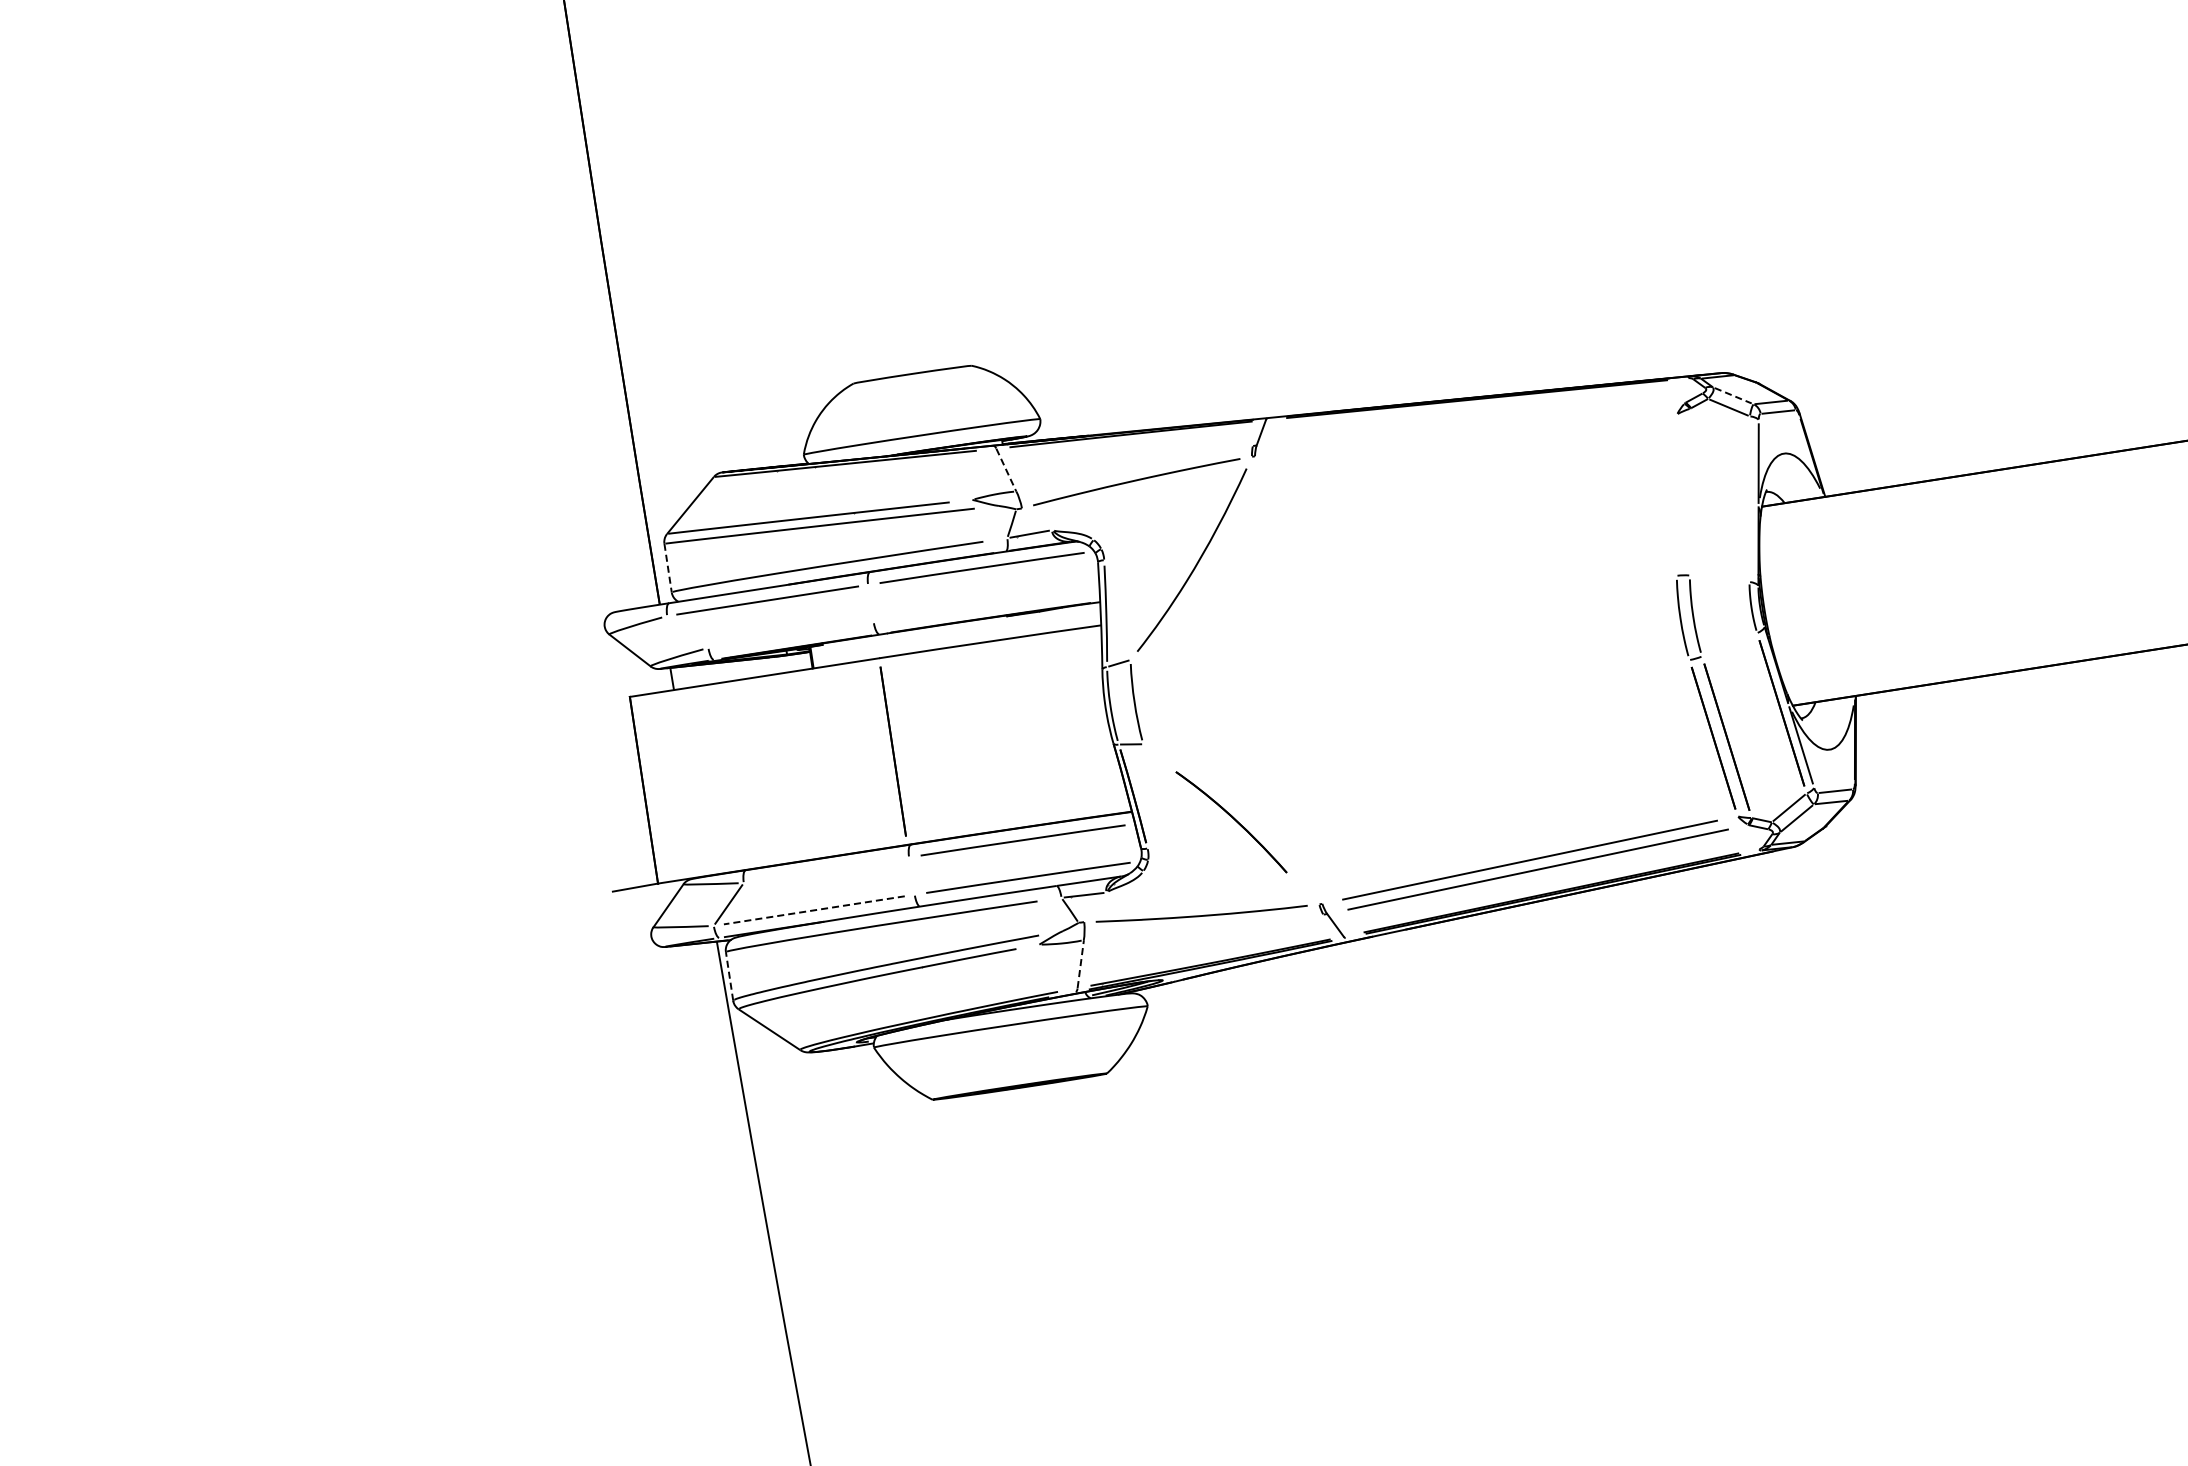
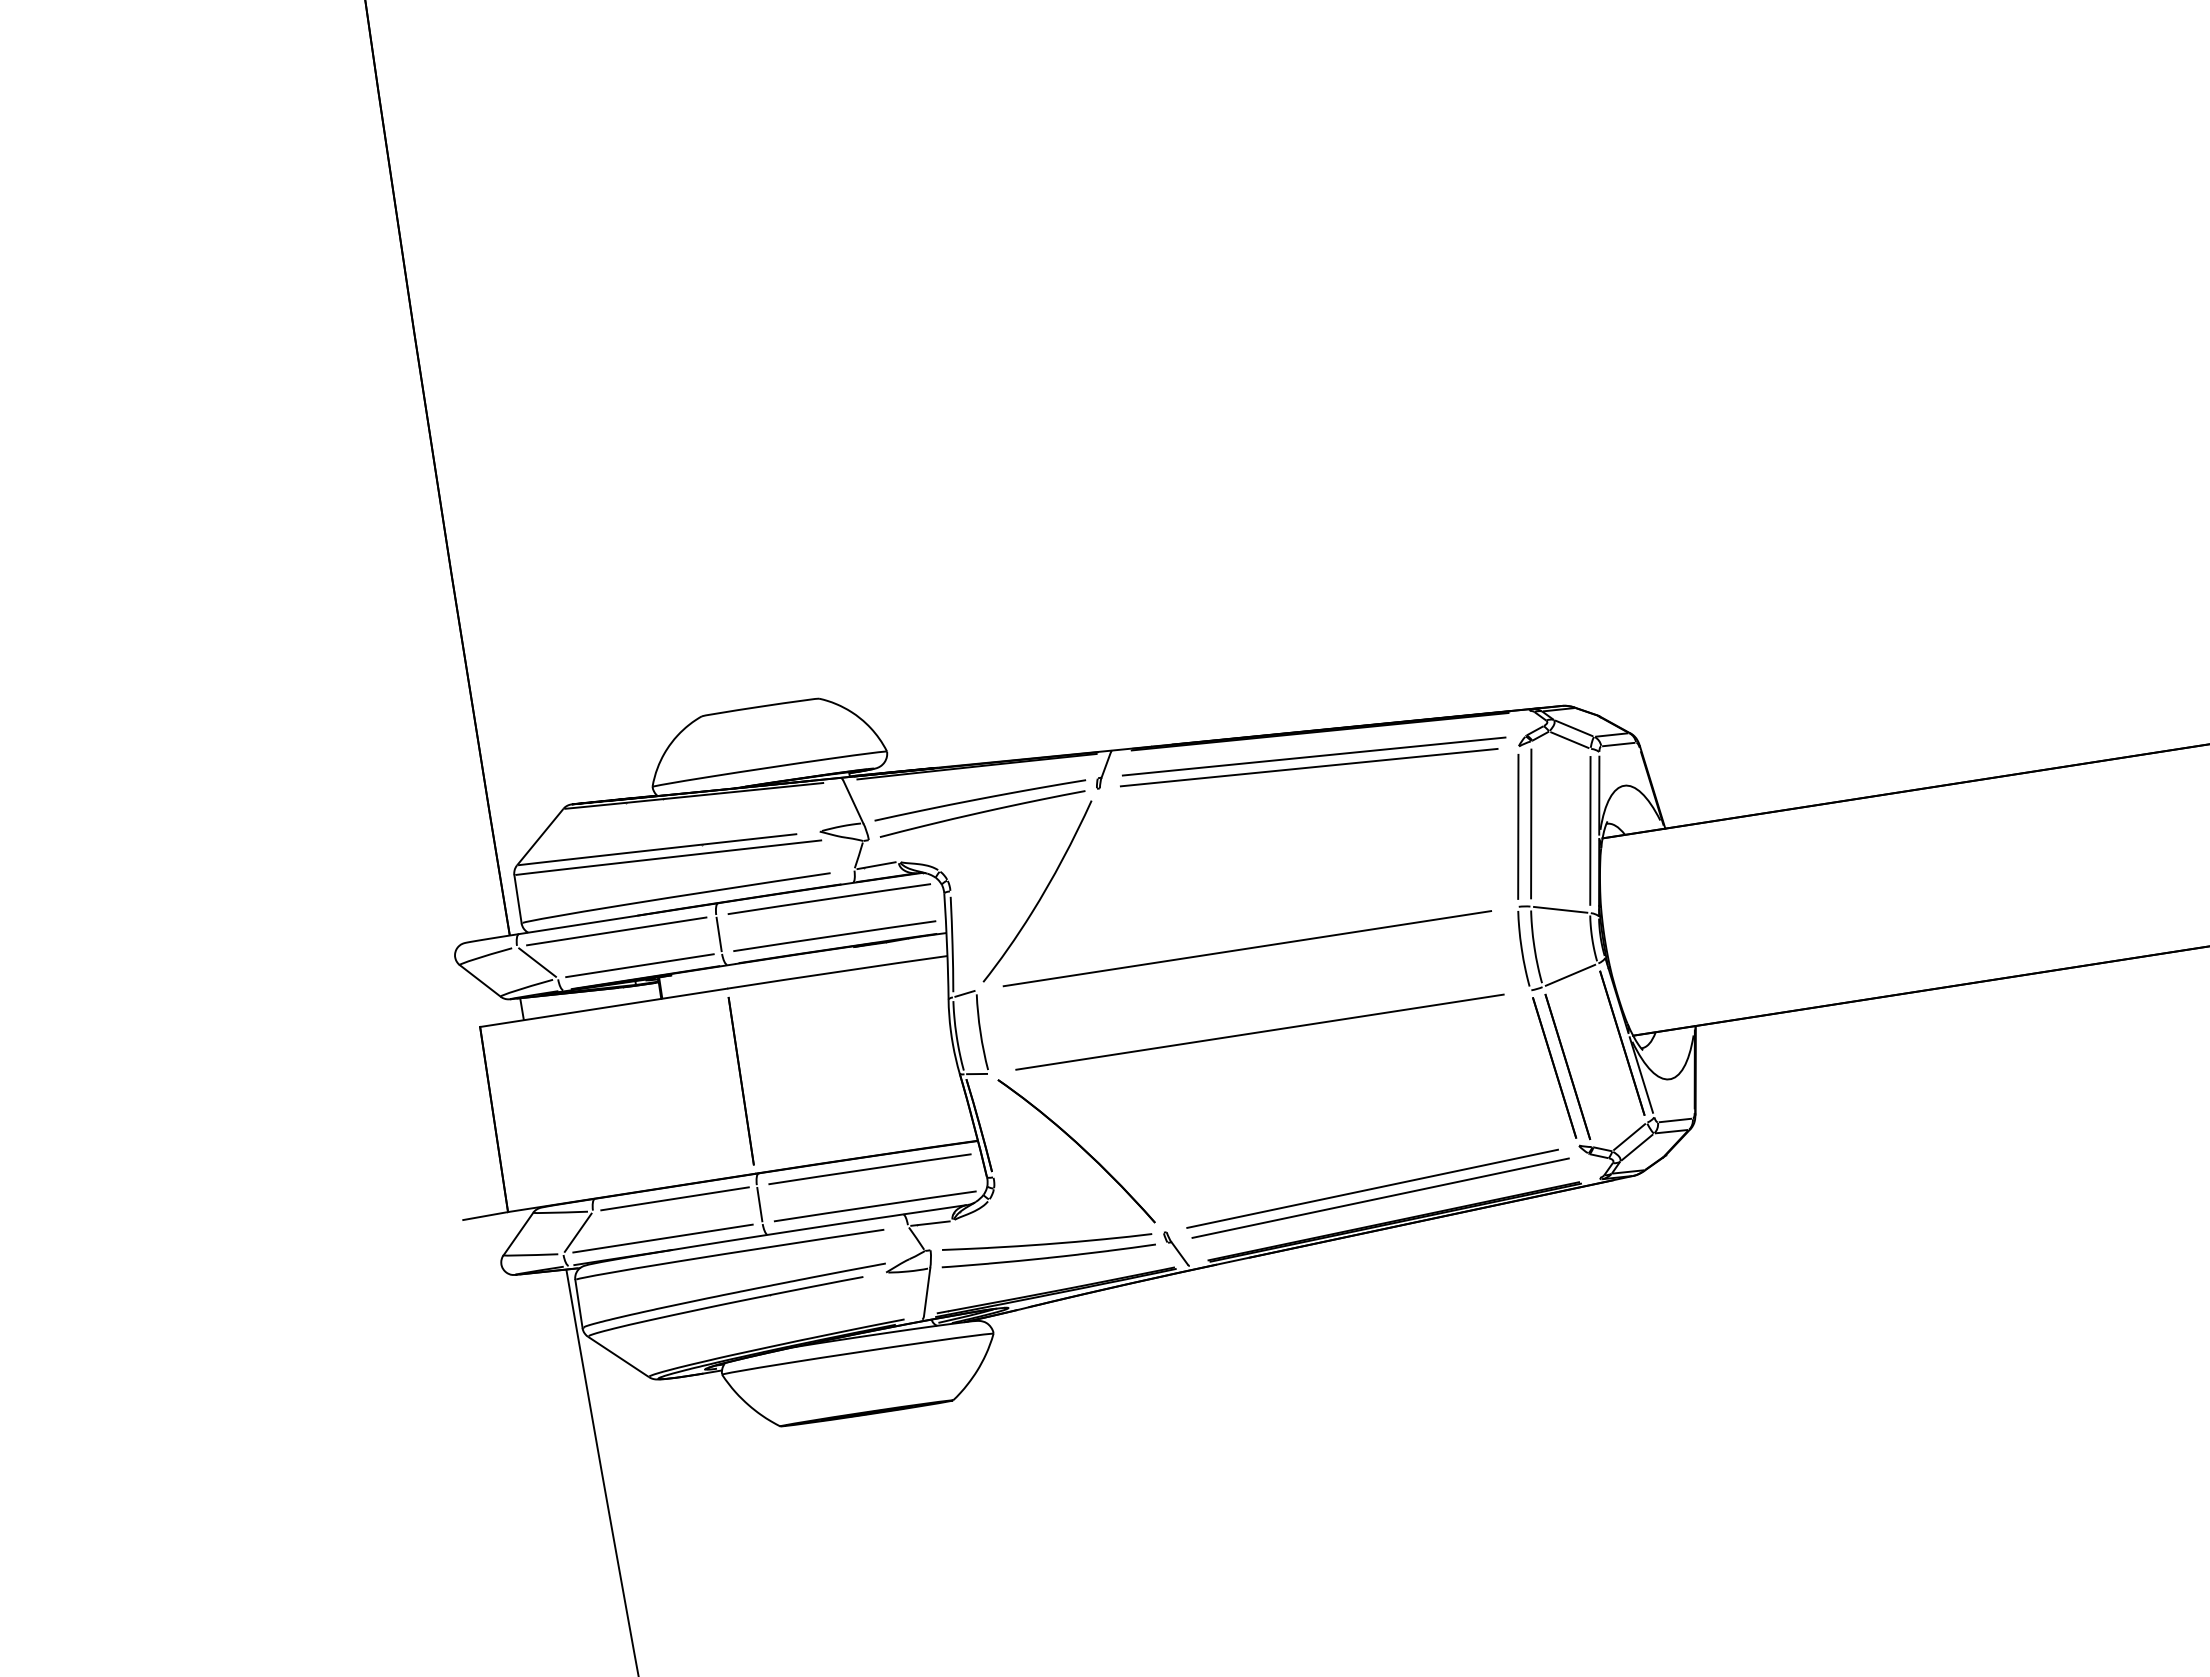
line: (1733, 395) -> (1574, 728), dashed -> solid
line: (1470, 424) -> (1313, 756), added
line: (1465, 435) -> (1308, 767), added
curve: (1134, 467) -> (980, 799), added
line: (1006, 470) -> (853, 802), dashed -> solid
line: (1690, 491) -> (1531, 823), added
line: (1677, 494) -> (1518, 826), added
line: (1749, 498) -> (1590, 830), added
line: (668, 568) -> (518, 899), dashed -> solid
line: (1719, 578) -> (1560, 909), added
line: (870, 603) -> (718, 934), added
line: (987, 604) -> (834, 935), added
line: (1403, 617) -> (1247, 948), added
line: (687, 631) -> (537, 962), added
line: (790, 634) -> (639, 965), added
line: (1729, 643) -> (1570, 974), added
line: (1415, 701) -> (1259, 1031), added
part: (1231, 822) -> (1076, 1151), size x1.43
line: (825, 869) -> (674, 1198), added
line: (911, 875) -> (759, 1204), added
line: (814, 910) -> (663, 1238), dashed -> solid
curve: (1204, 928) -> (1049, 1256), added
line: (1081, 963) -> (927, 1291), dashed -> solid
line: (729, 975) -> (578, 1303), dashed -> solid

